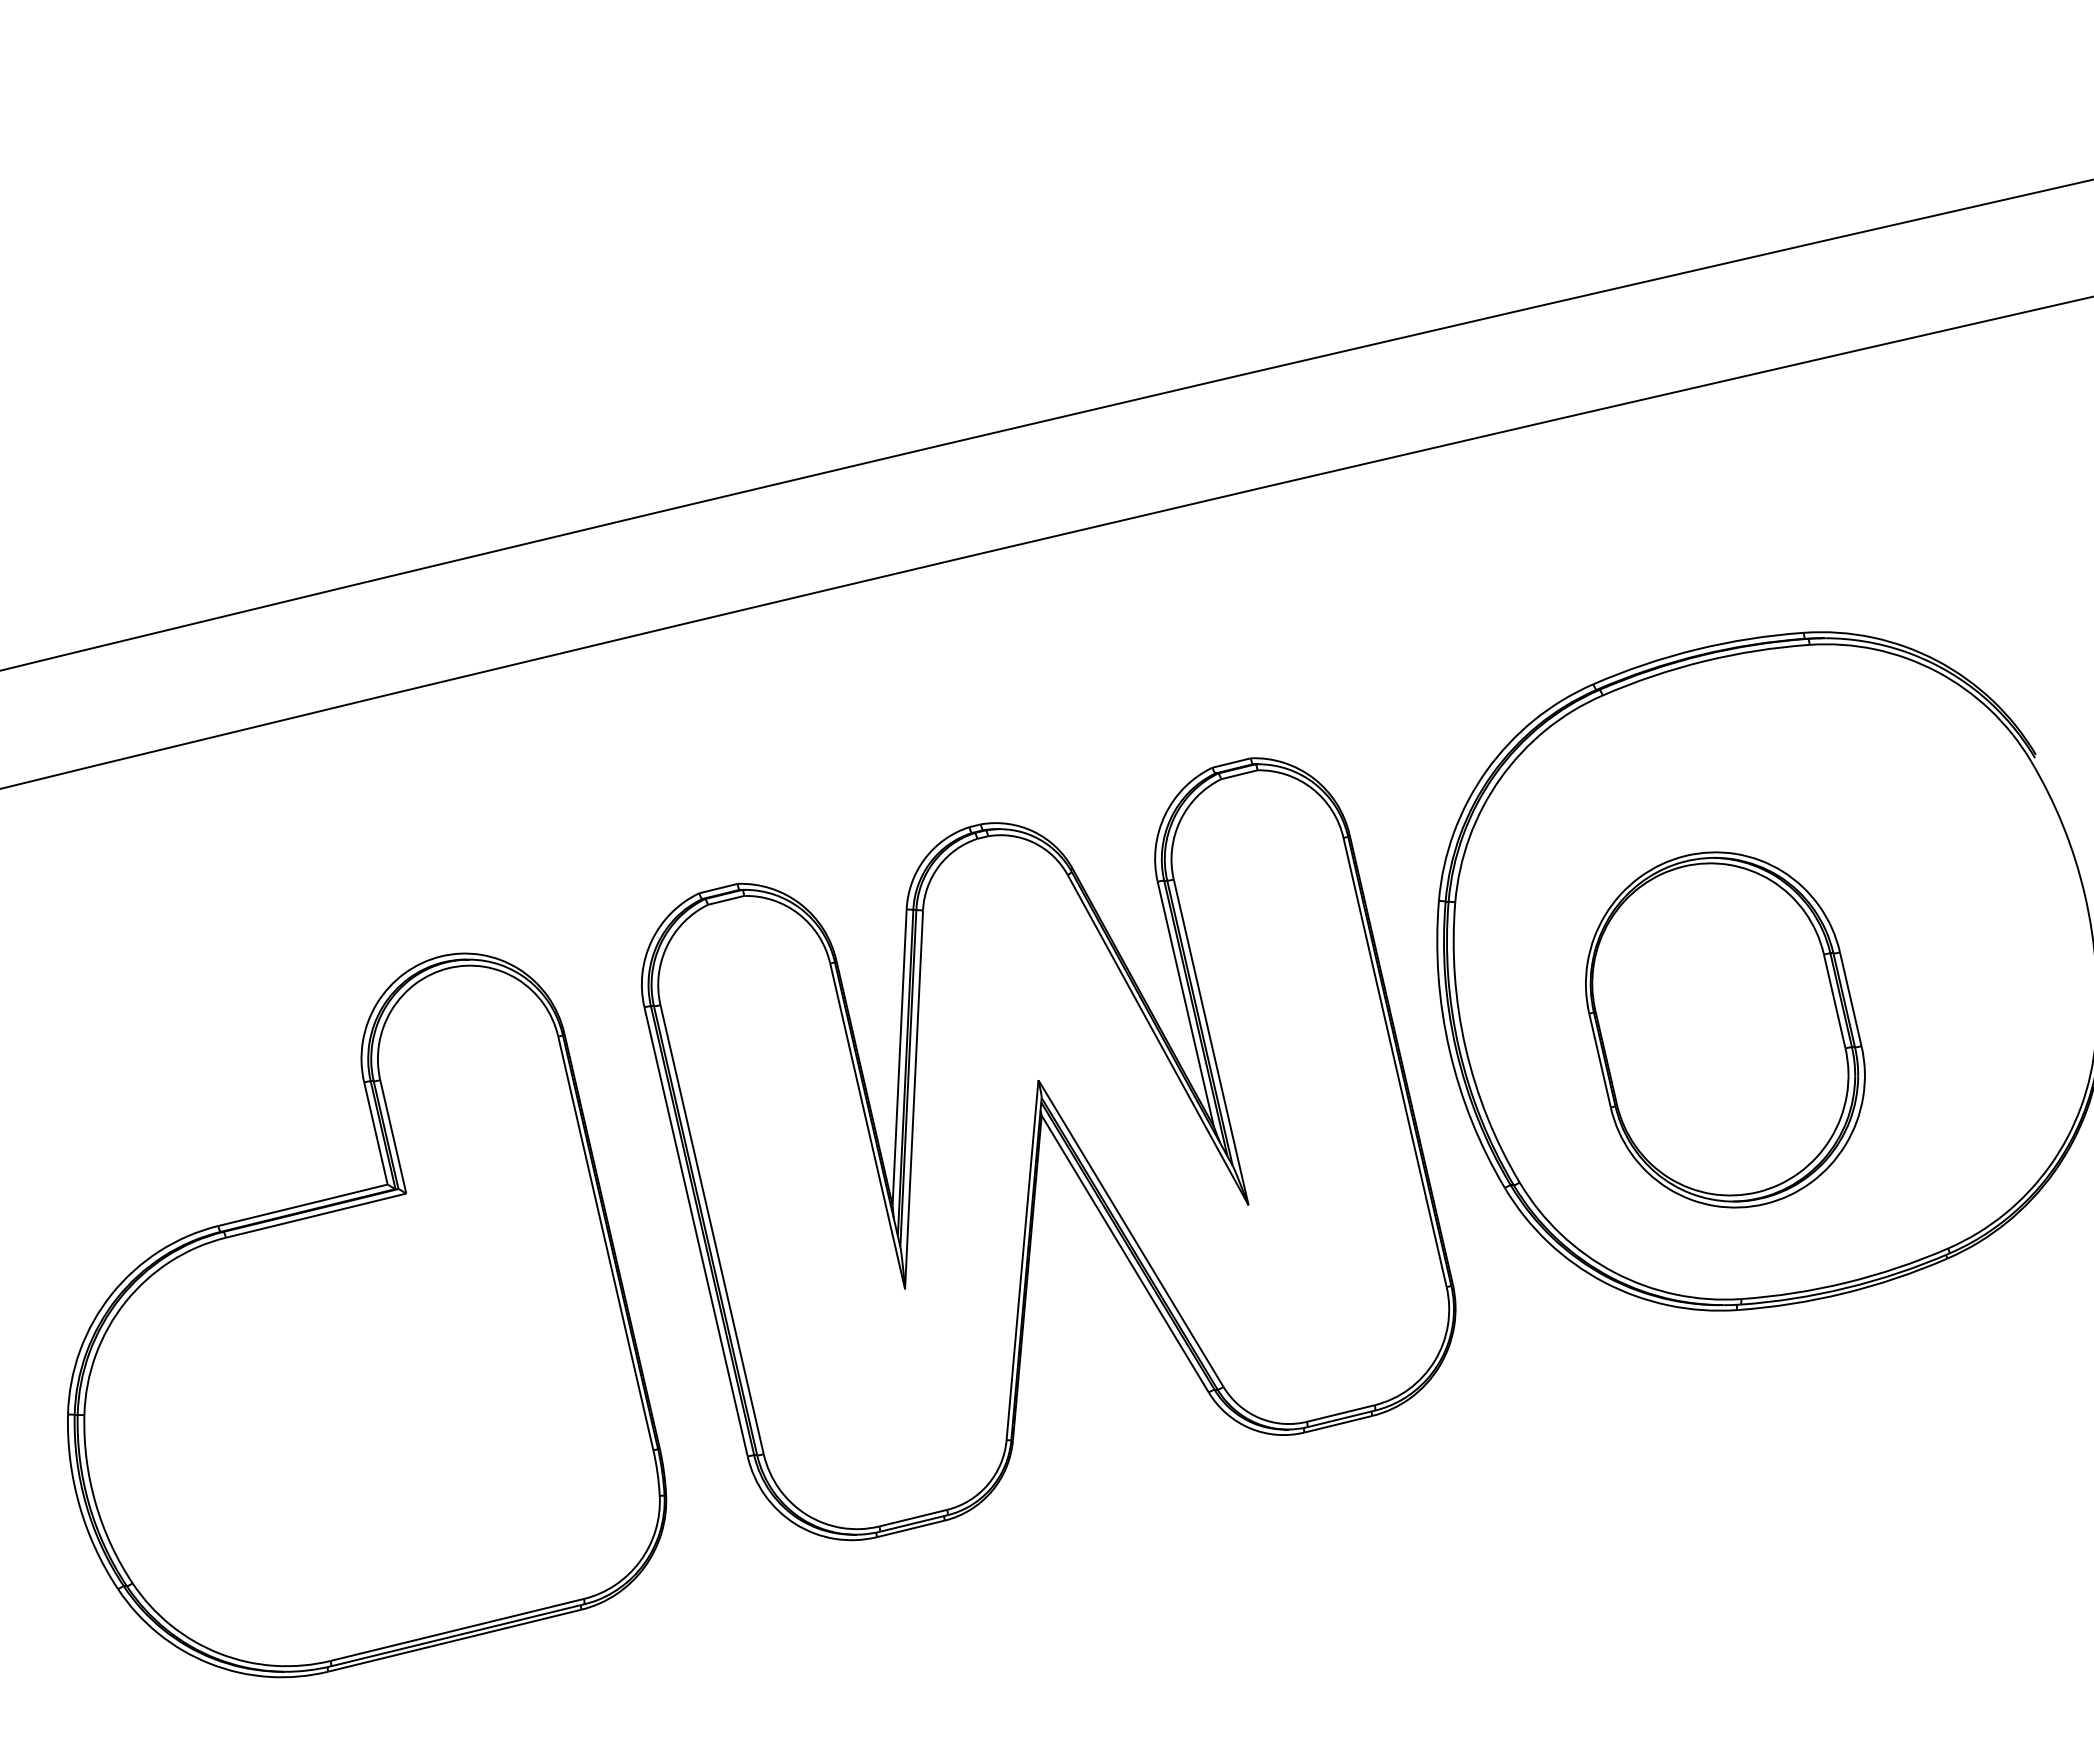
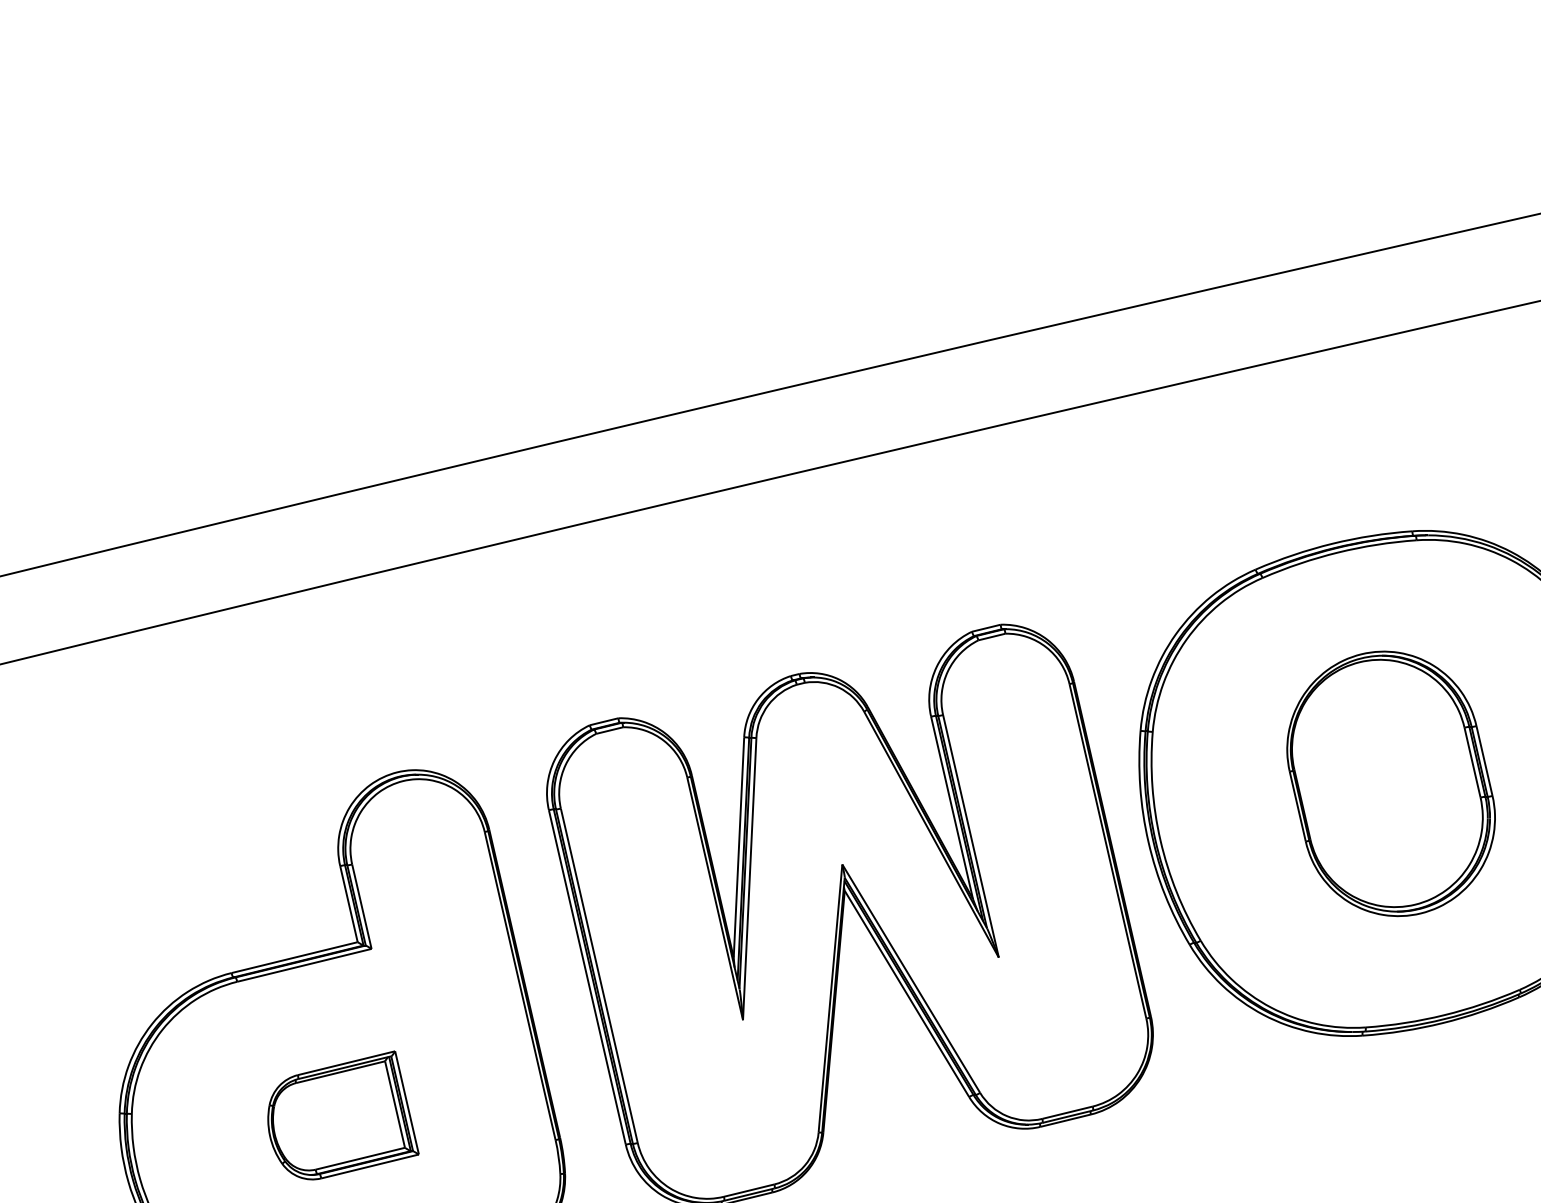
part: (1725, 1029) -> (1391, 783), moved
part: (368, 1417) -> (343, 1115), added

